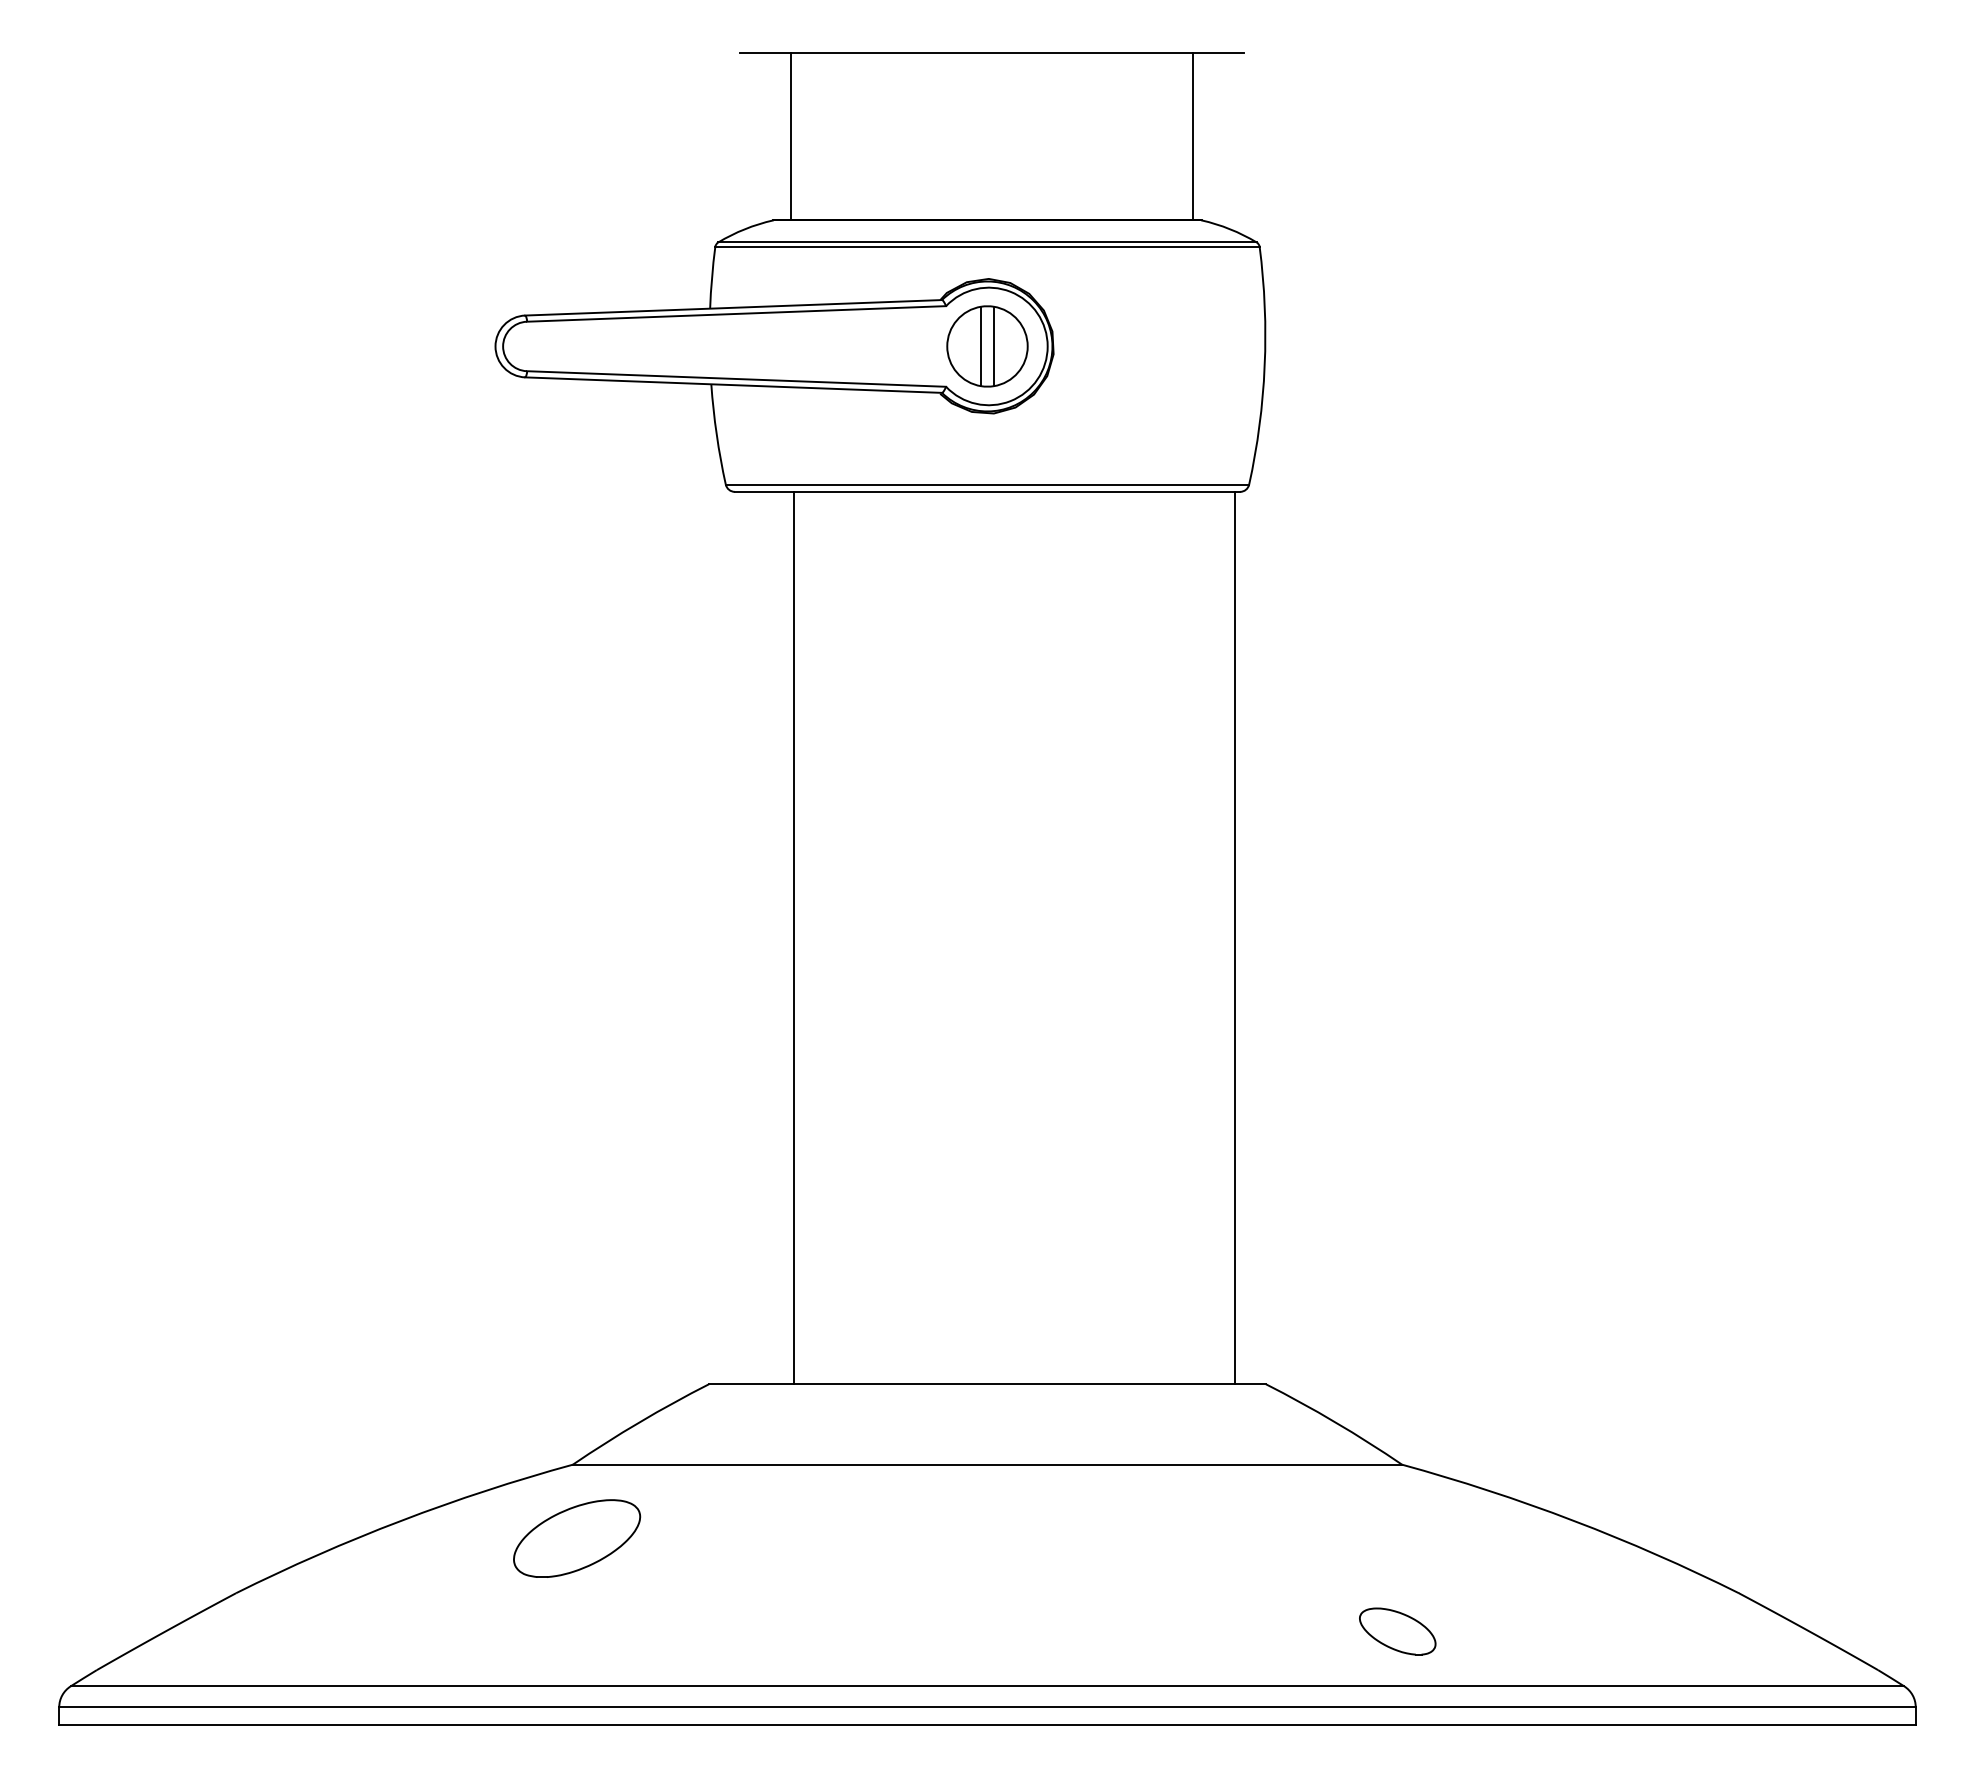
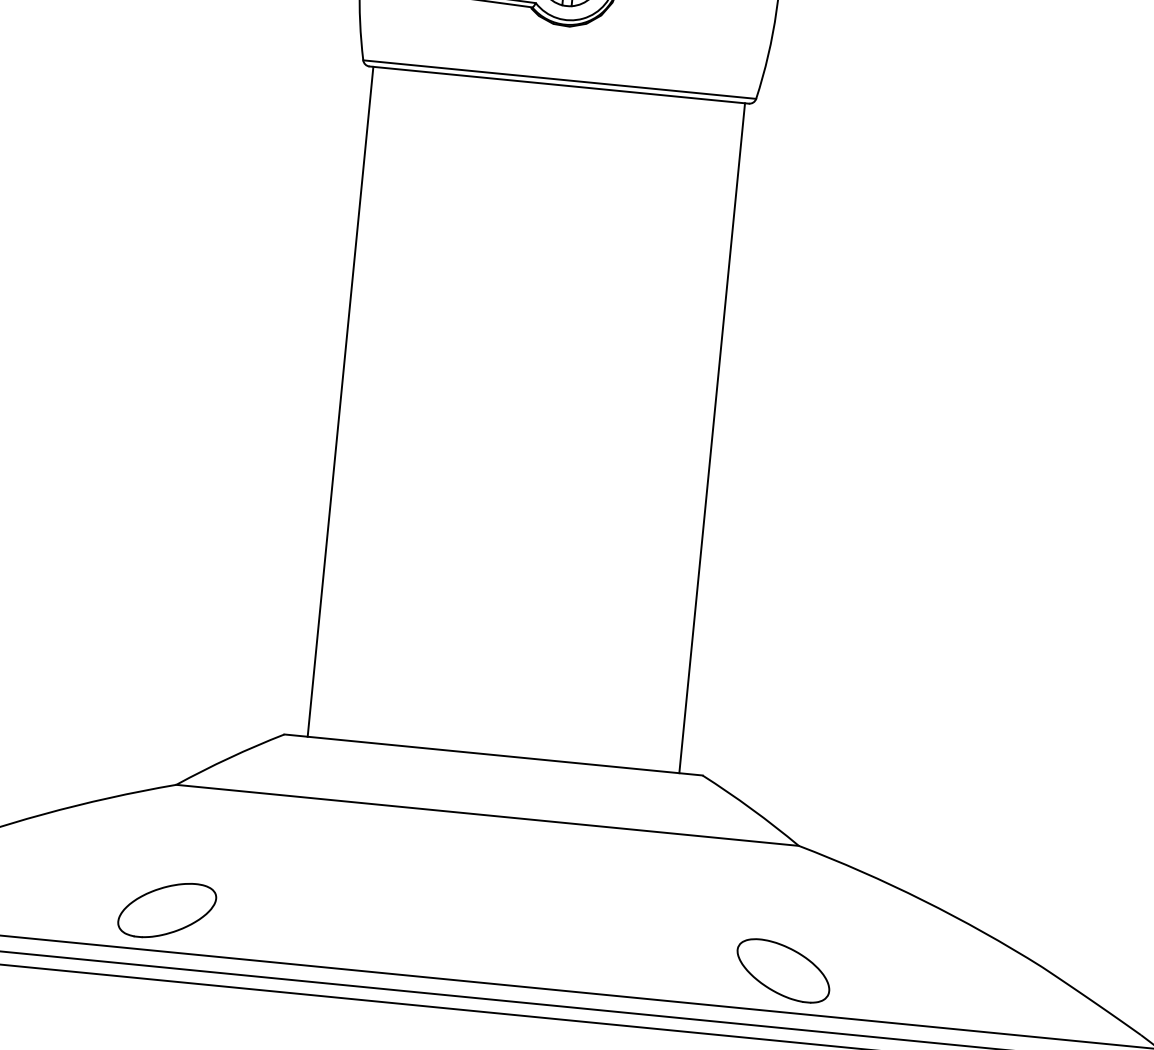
line: (793, 937) -> (340, 401), moved
part: (577, 1538) -> (167, 910), moved
part: (1397, 1631) -> (783, 970), size x1.67

